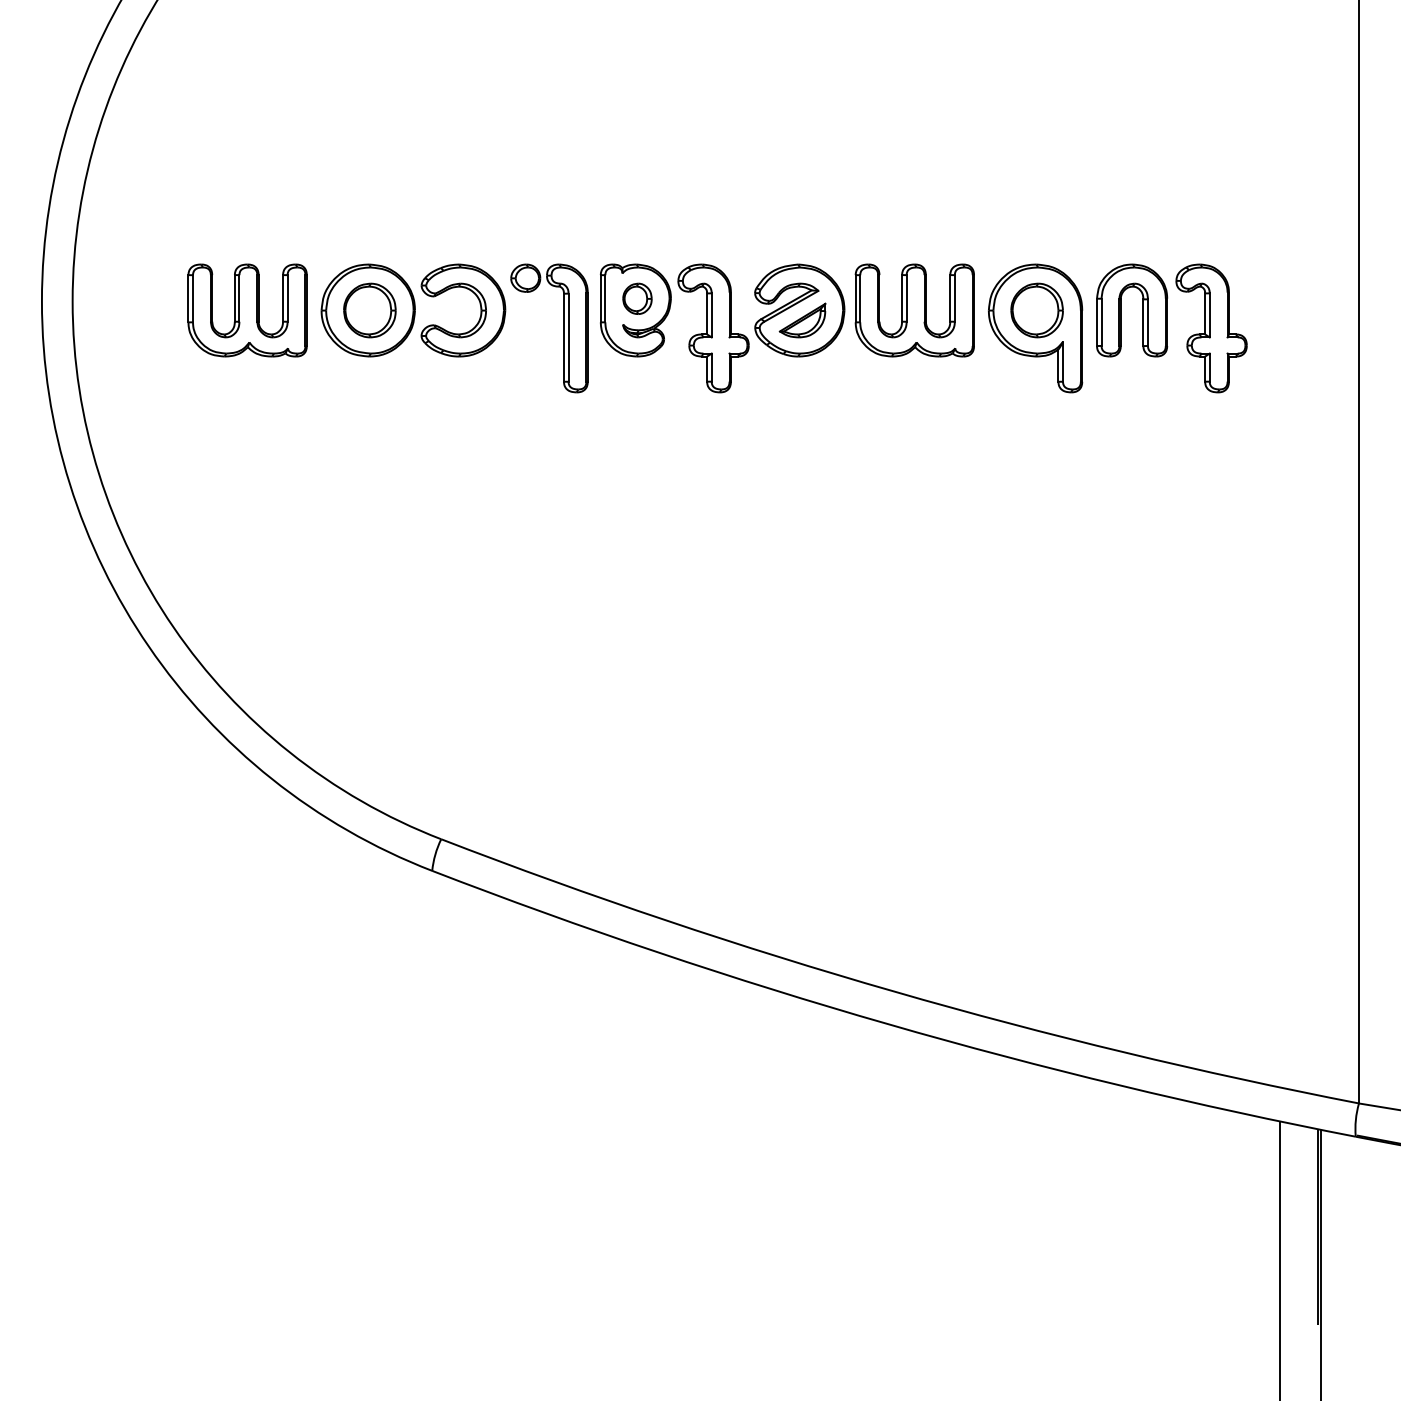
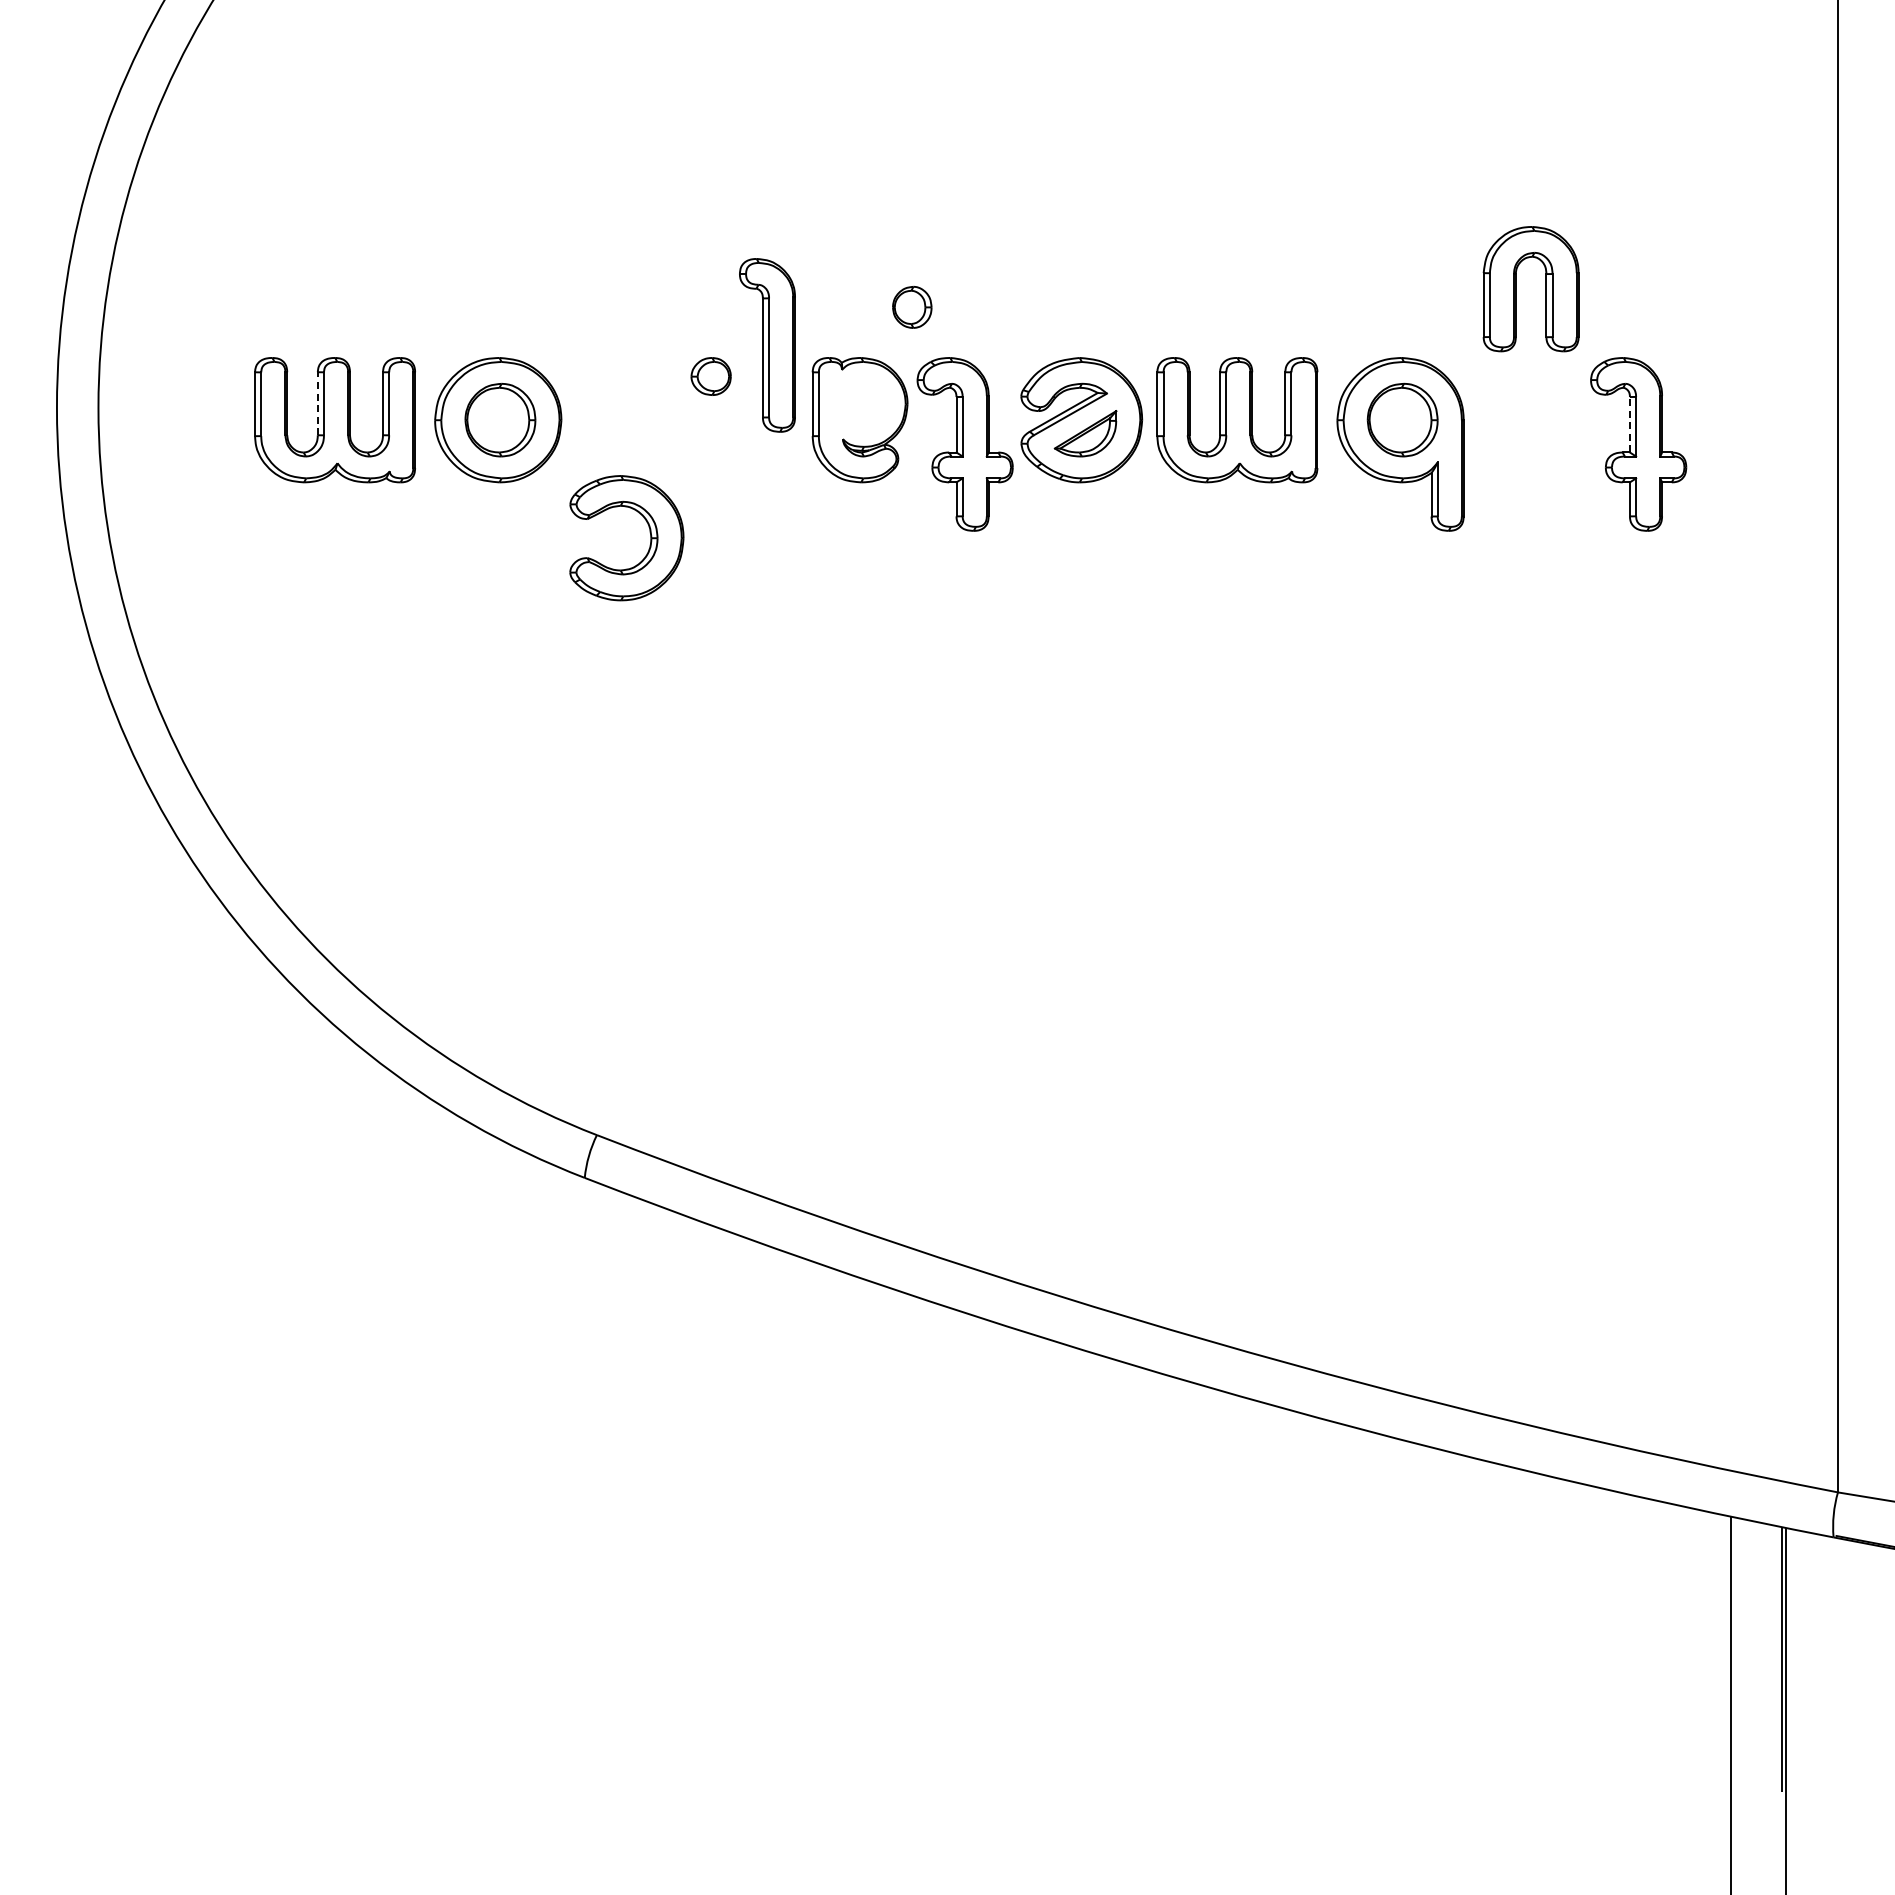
line: (234, 298) -> (317, 403), solid -> dashed
part: (637, 298) -> (912, 307), moved
part: (480, 306) -> (649, 532), moved
part: (1121, 310) -> (1516, 289), moved
line: (1204, 313) -> (1629, 424), solid -> dashed
part: (567, 328) -> (767, 345), moved

